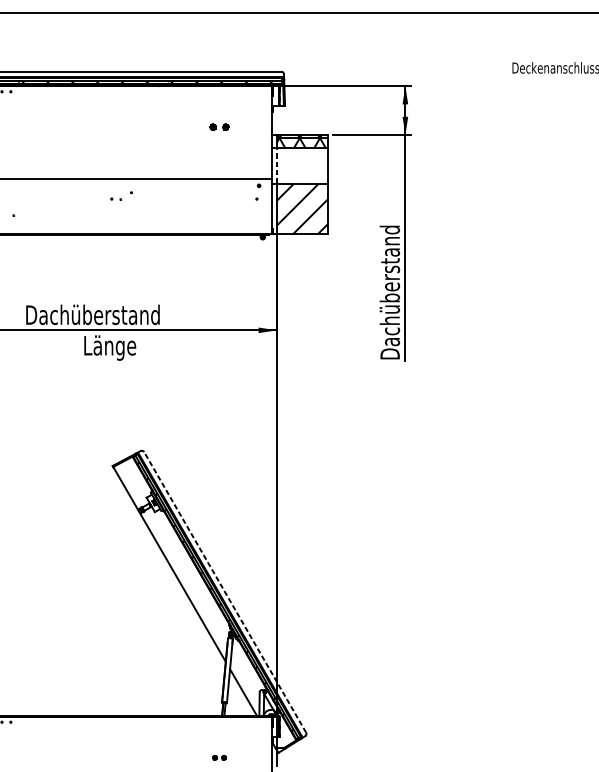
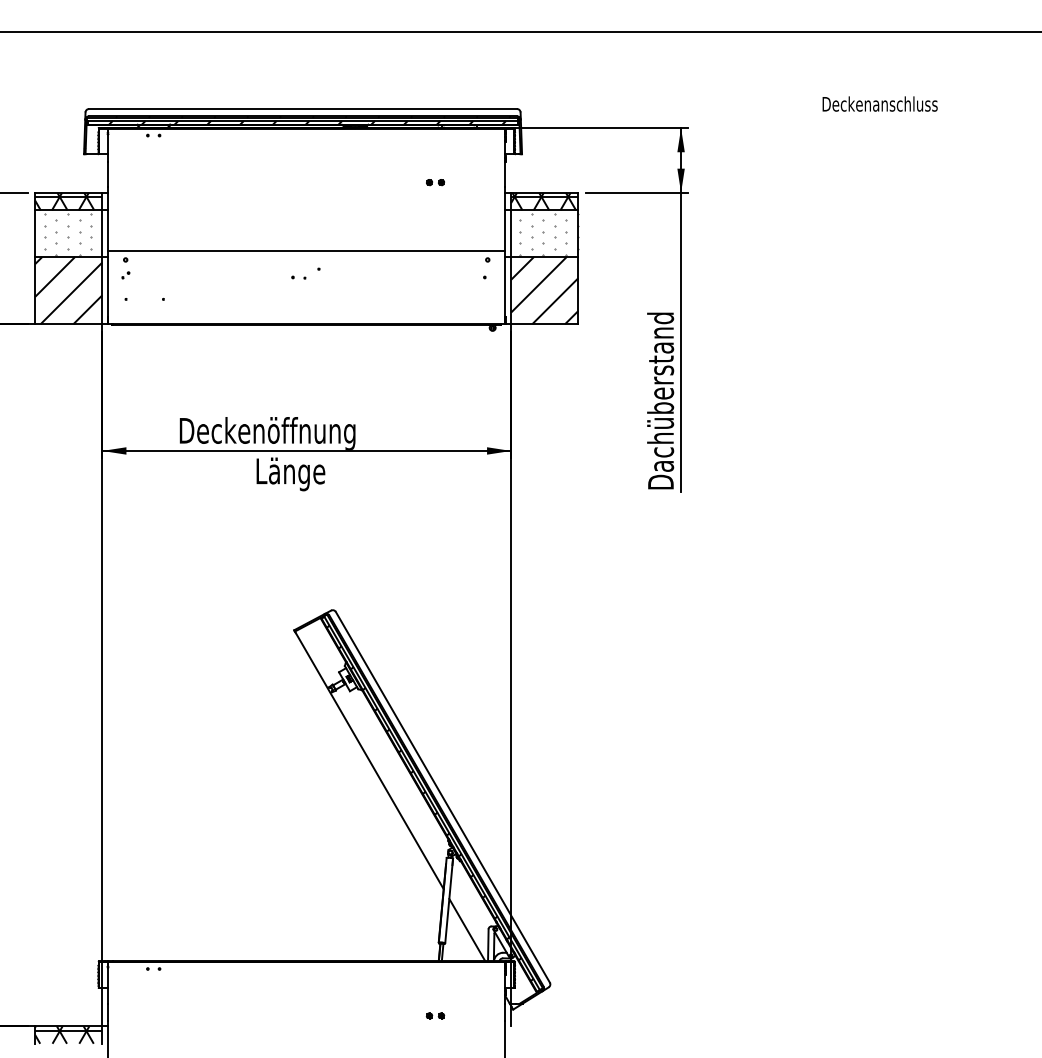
part: (219, 127) -> (435, 182), size x0.71
line: (277, 165) -> (511, 233), dashed -> solid
hatch: (305, 166) -> (548, 234), added
text: (99, 317) -> (276, 433), Dachüberstand -> Deckenöffnung
line: (224, 591) -> (442, 796), dashed -> solid

